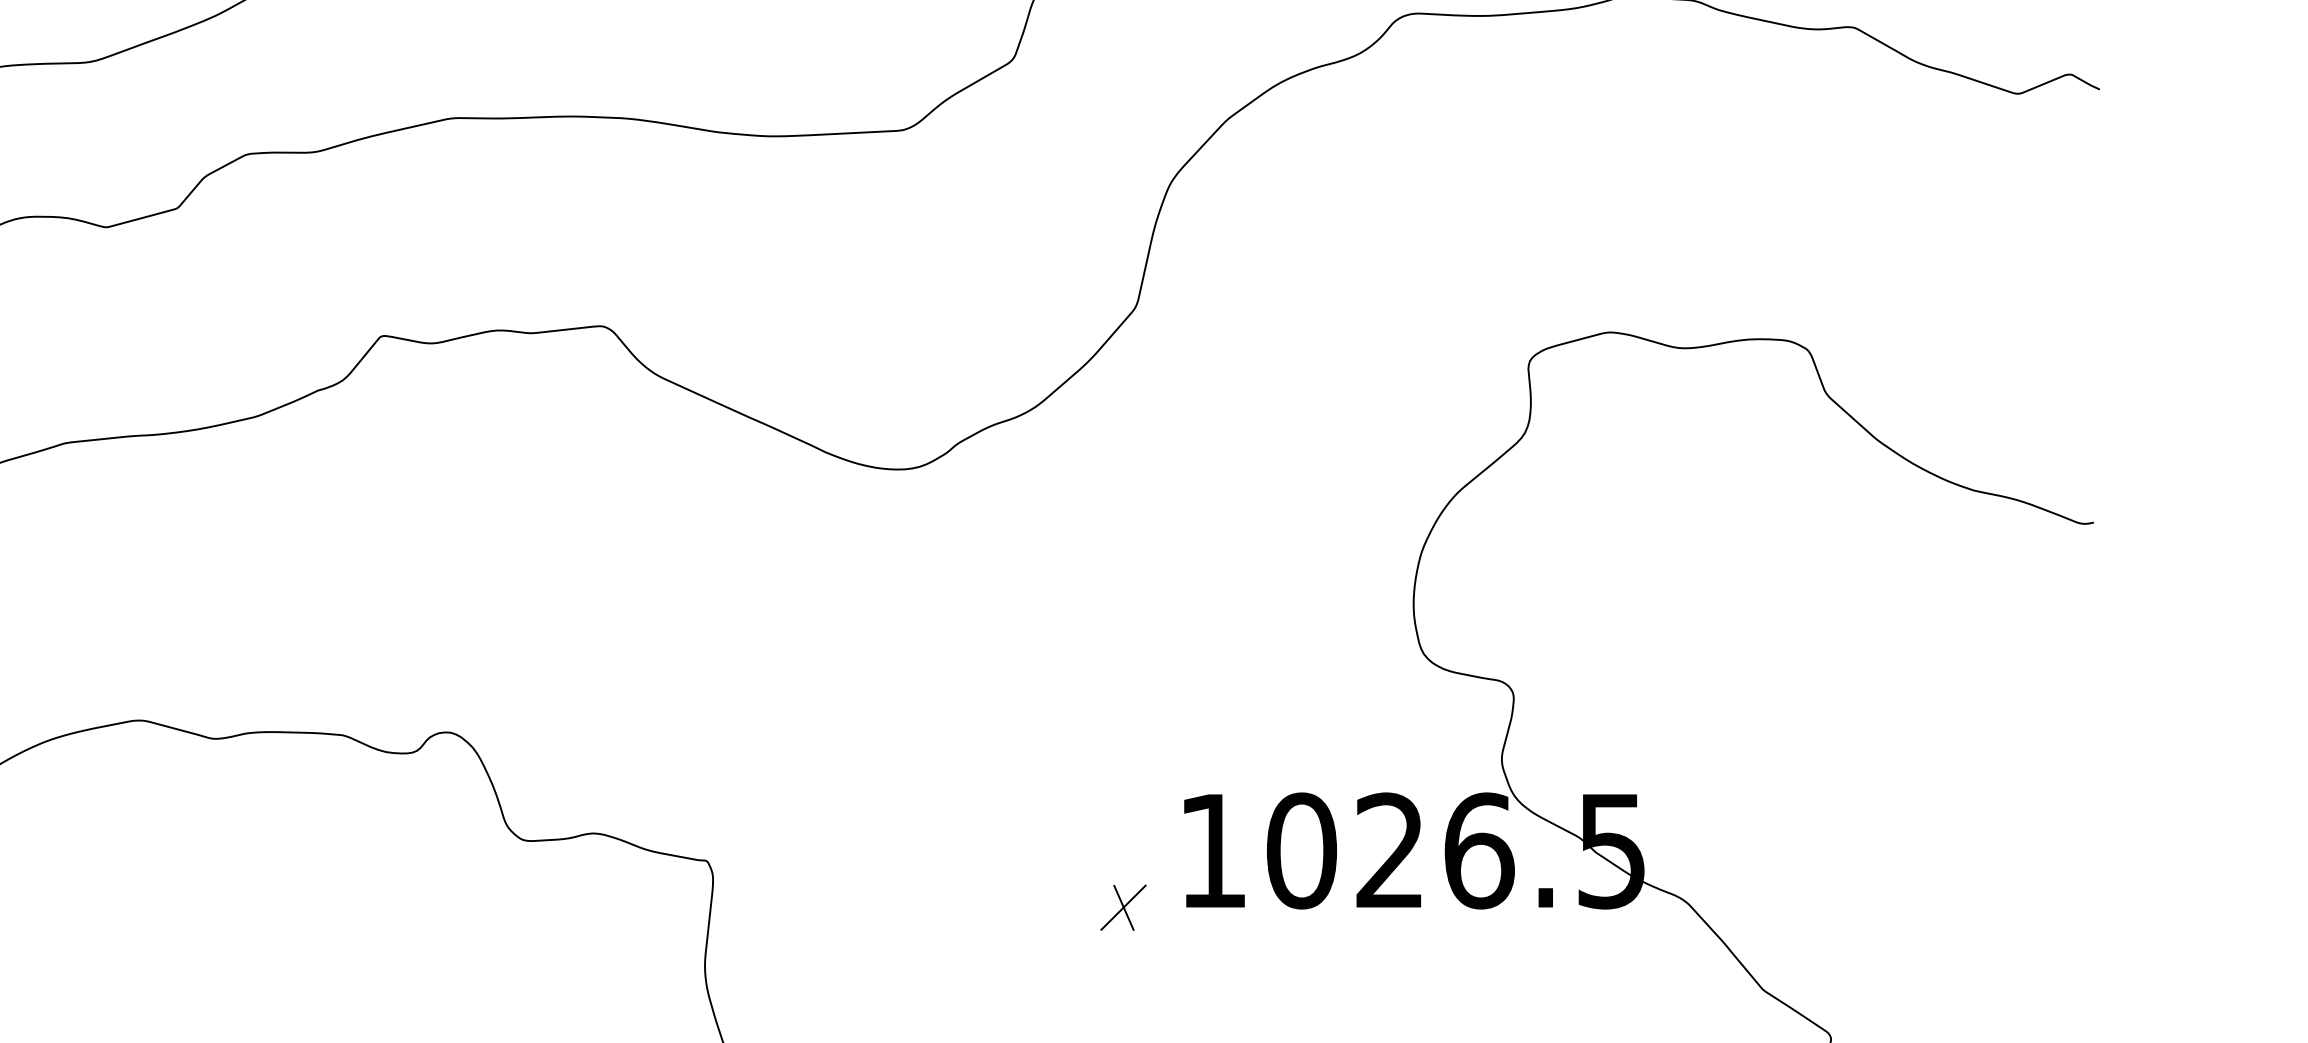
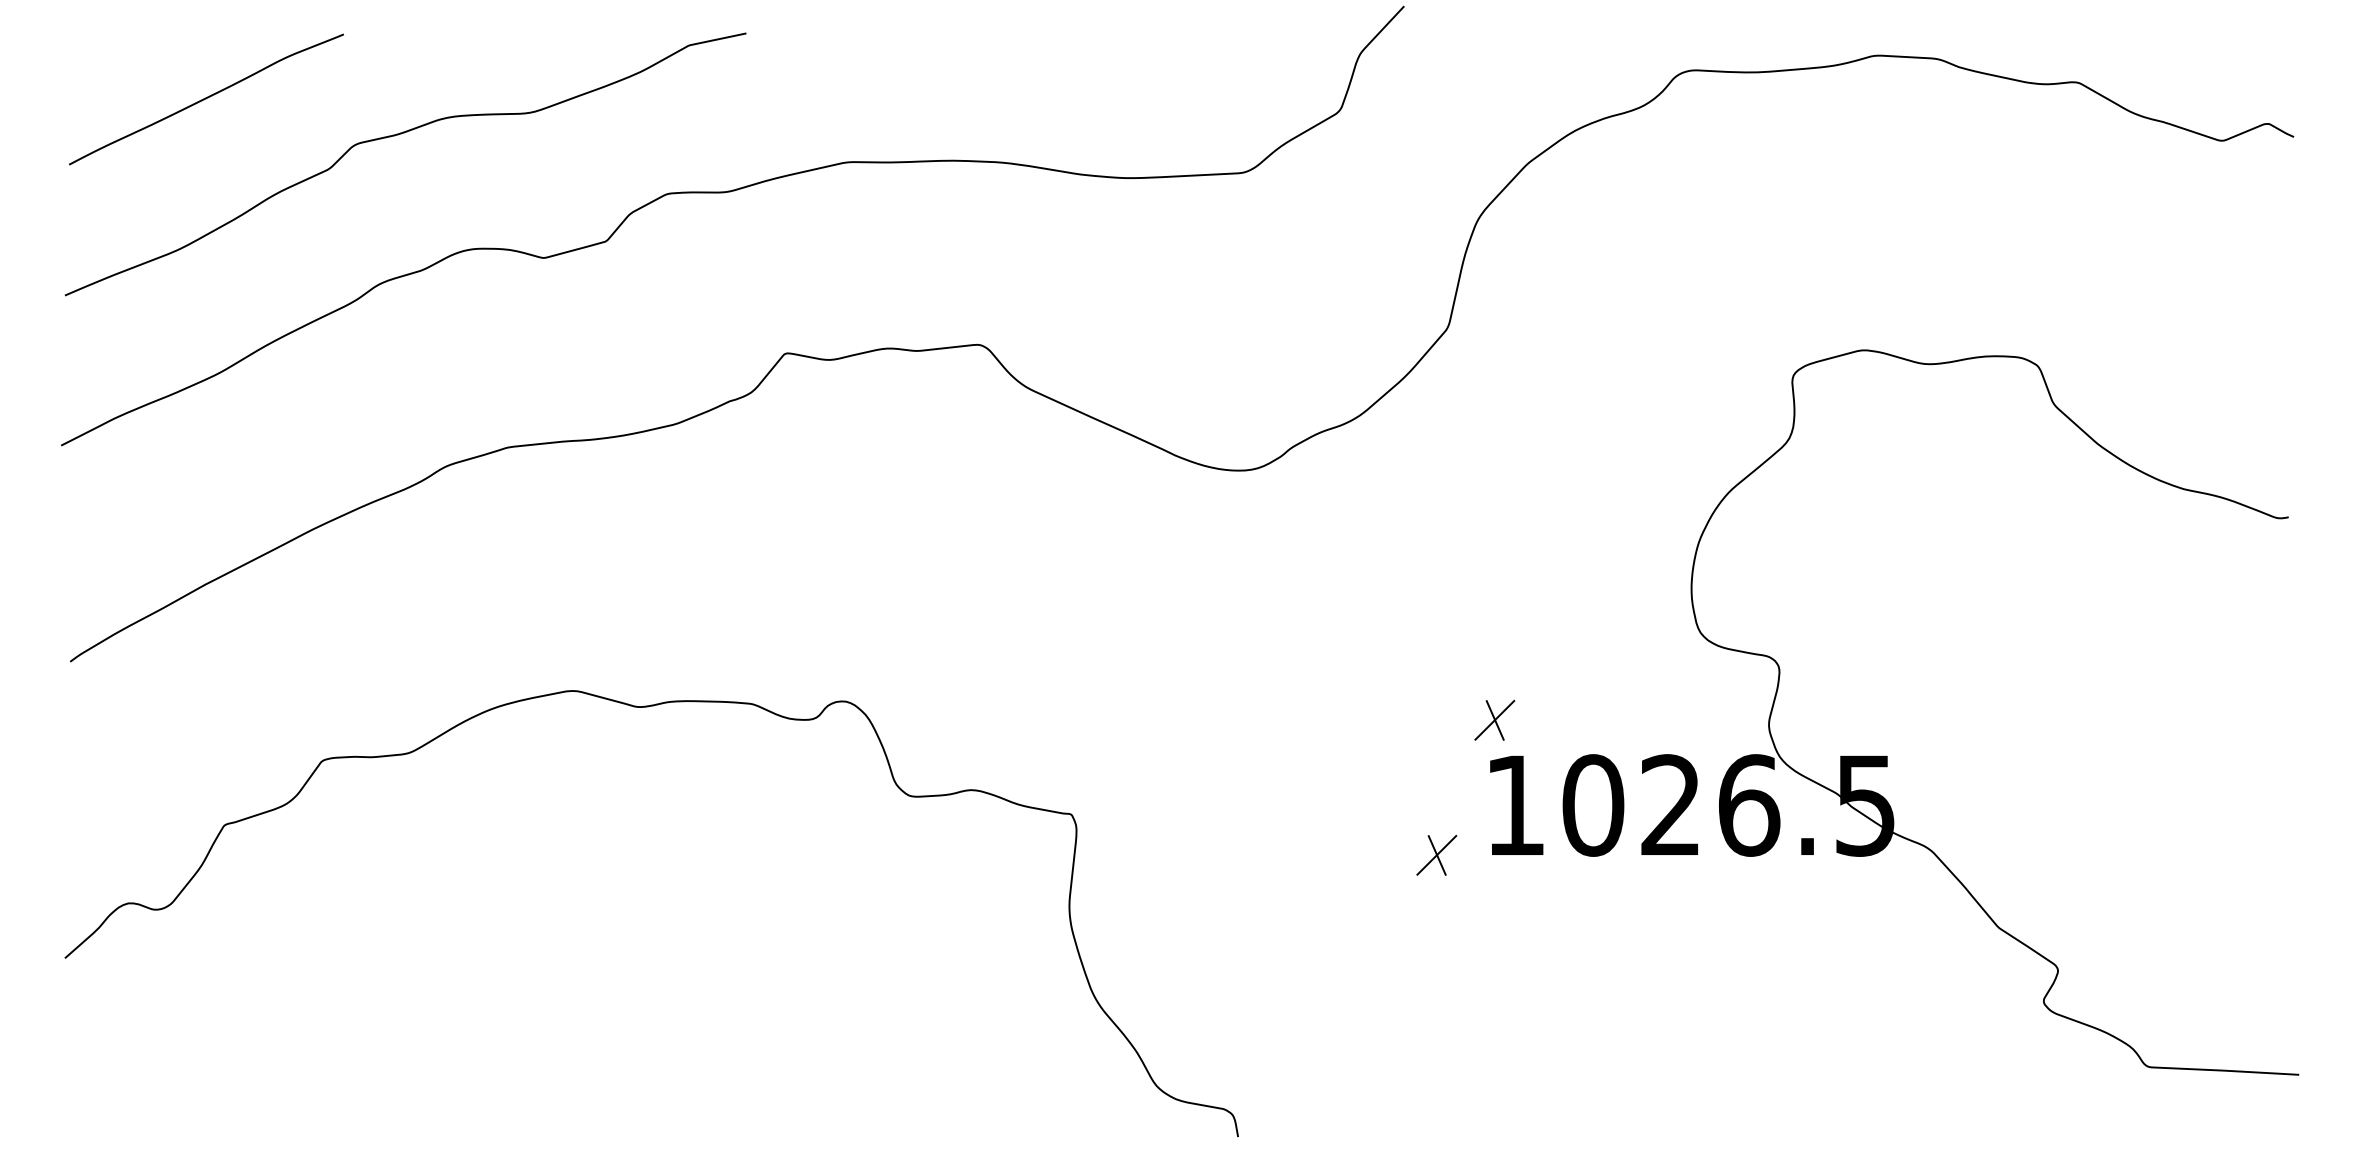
part: (1189, 753) -> (1494, 719), added

